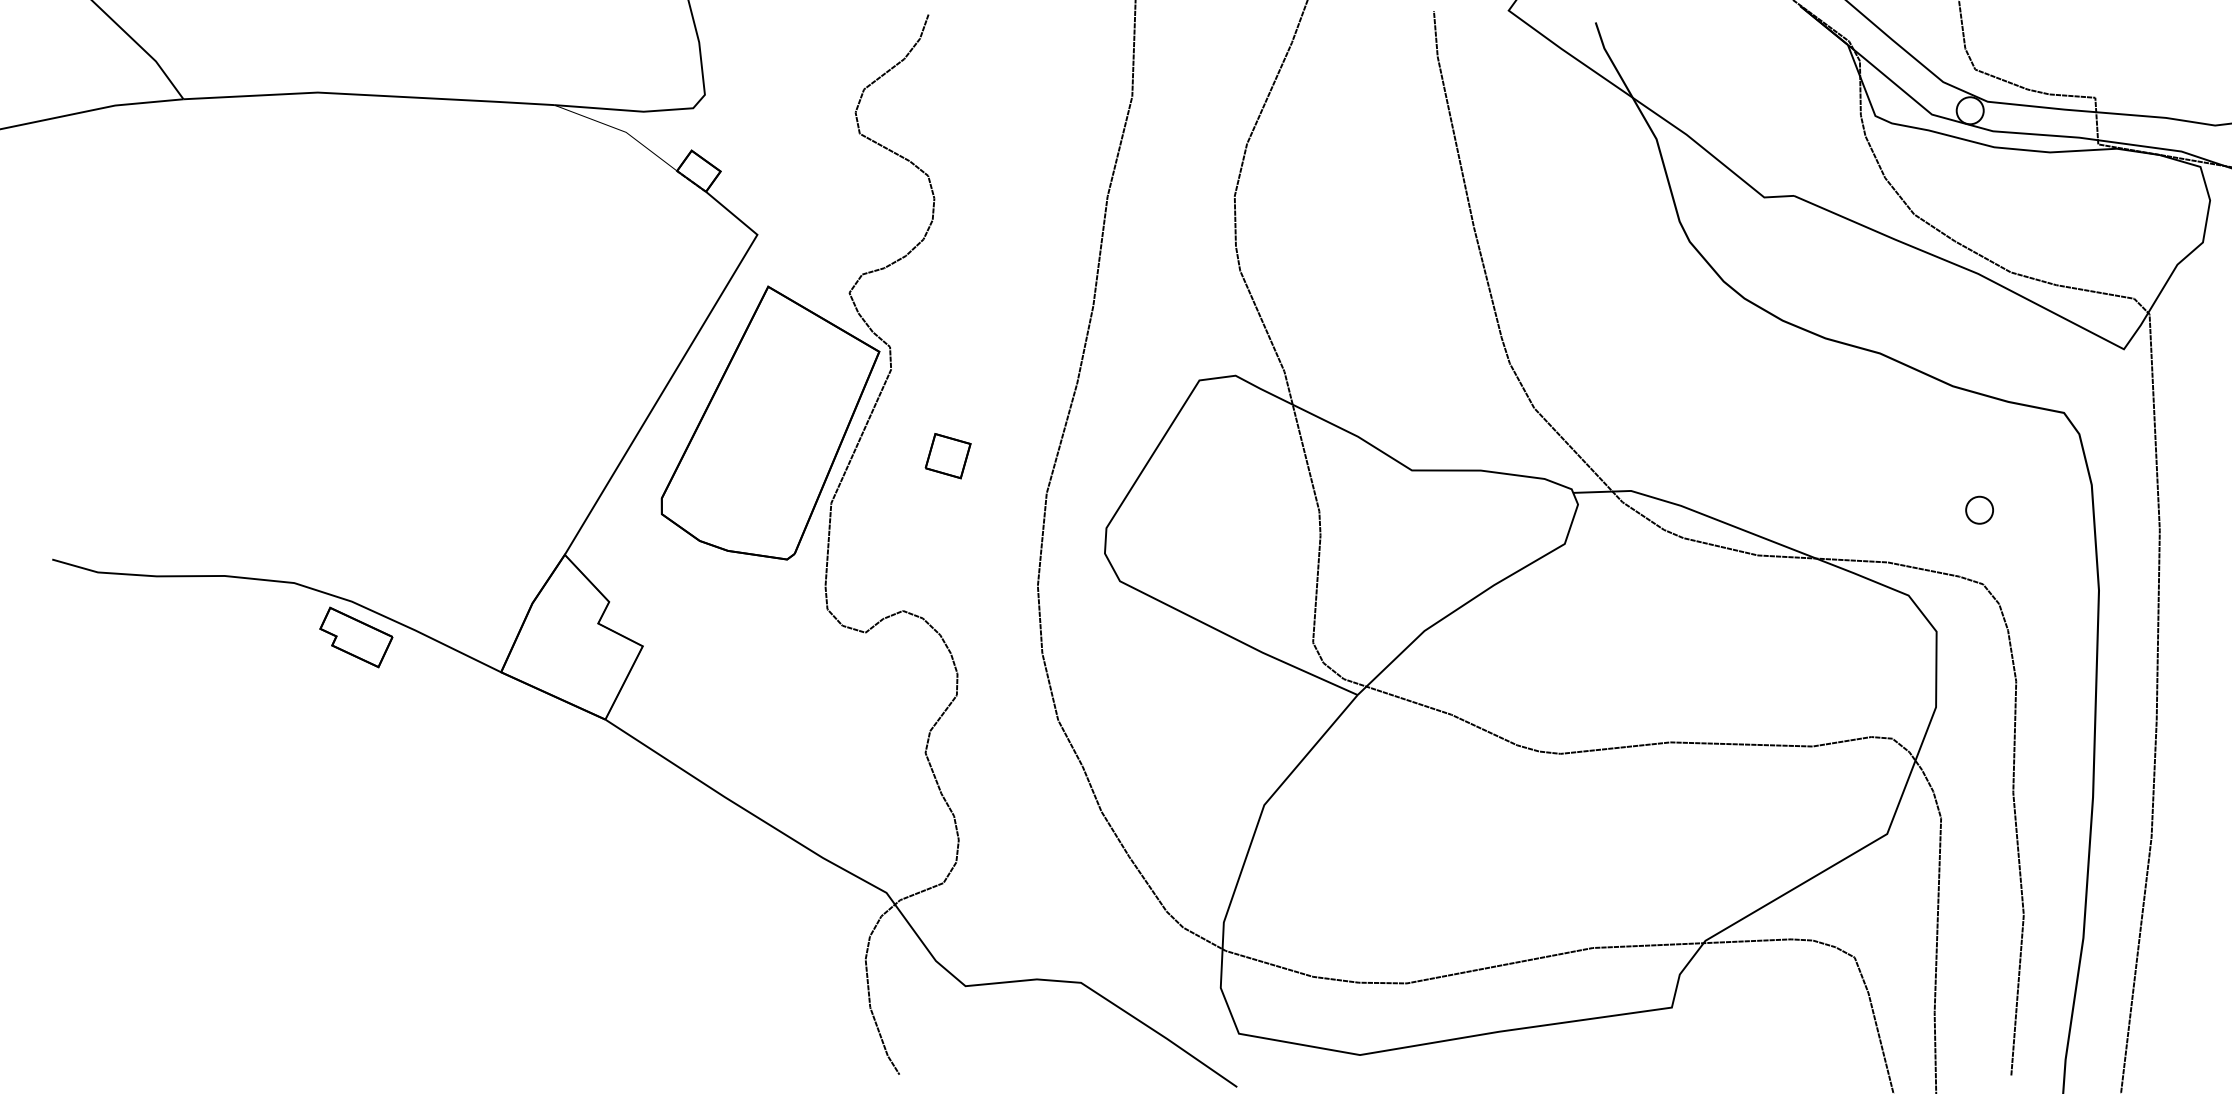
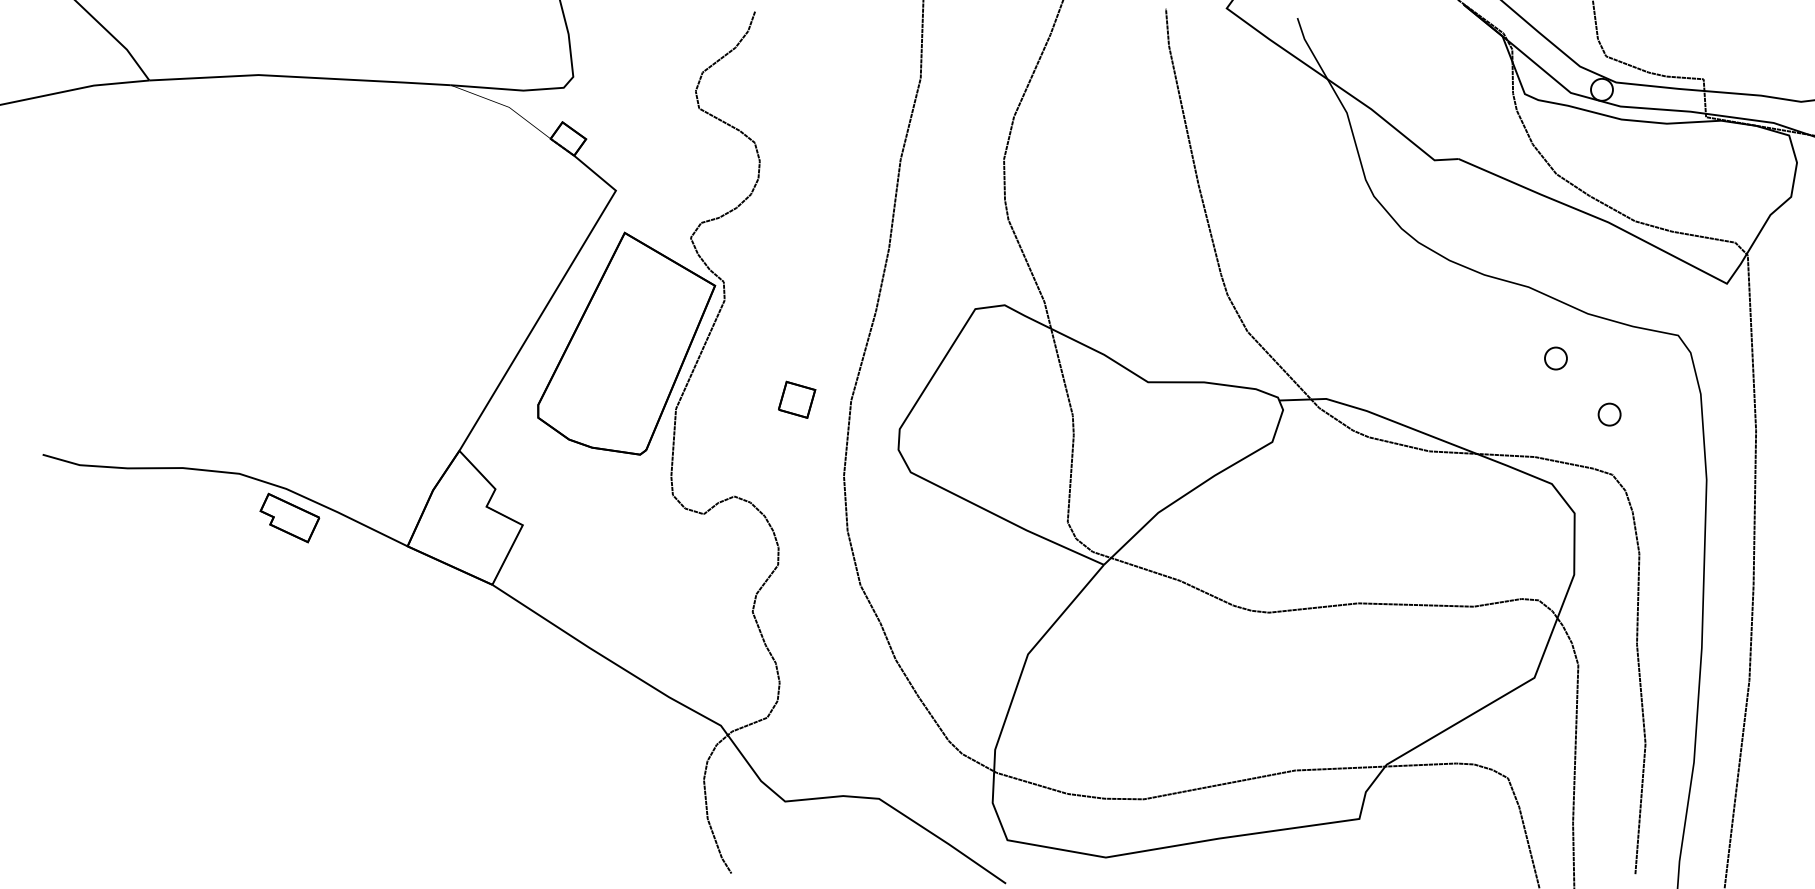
part: (1913, 440) -> (1555, 357), added
part: (947, 456) -> (796, 400), moved

